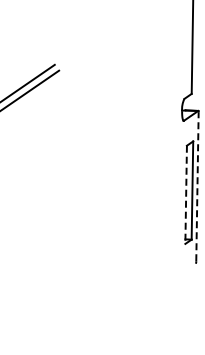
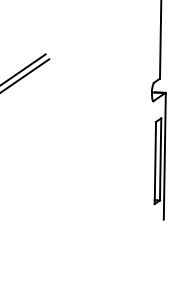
line: (197, 186) -> (164, 156), dashed -> solid
line: (186, 195) -> (155, 163), dashed -> solid

